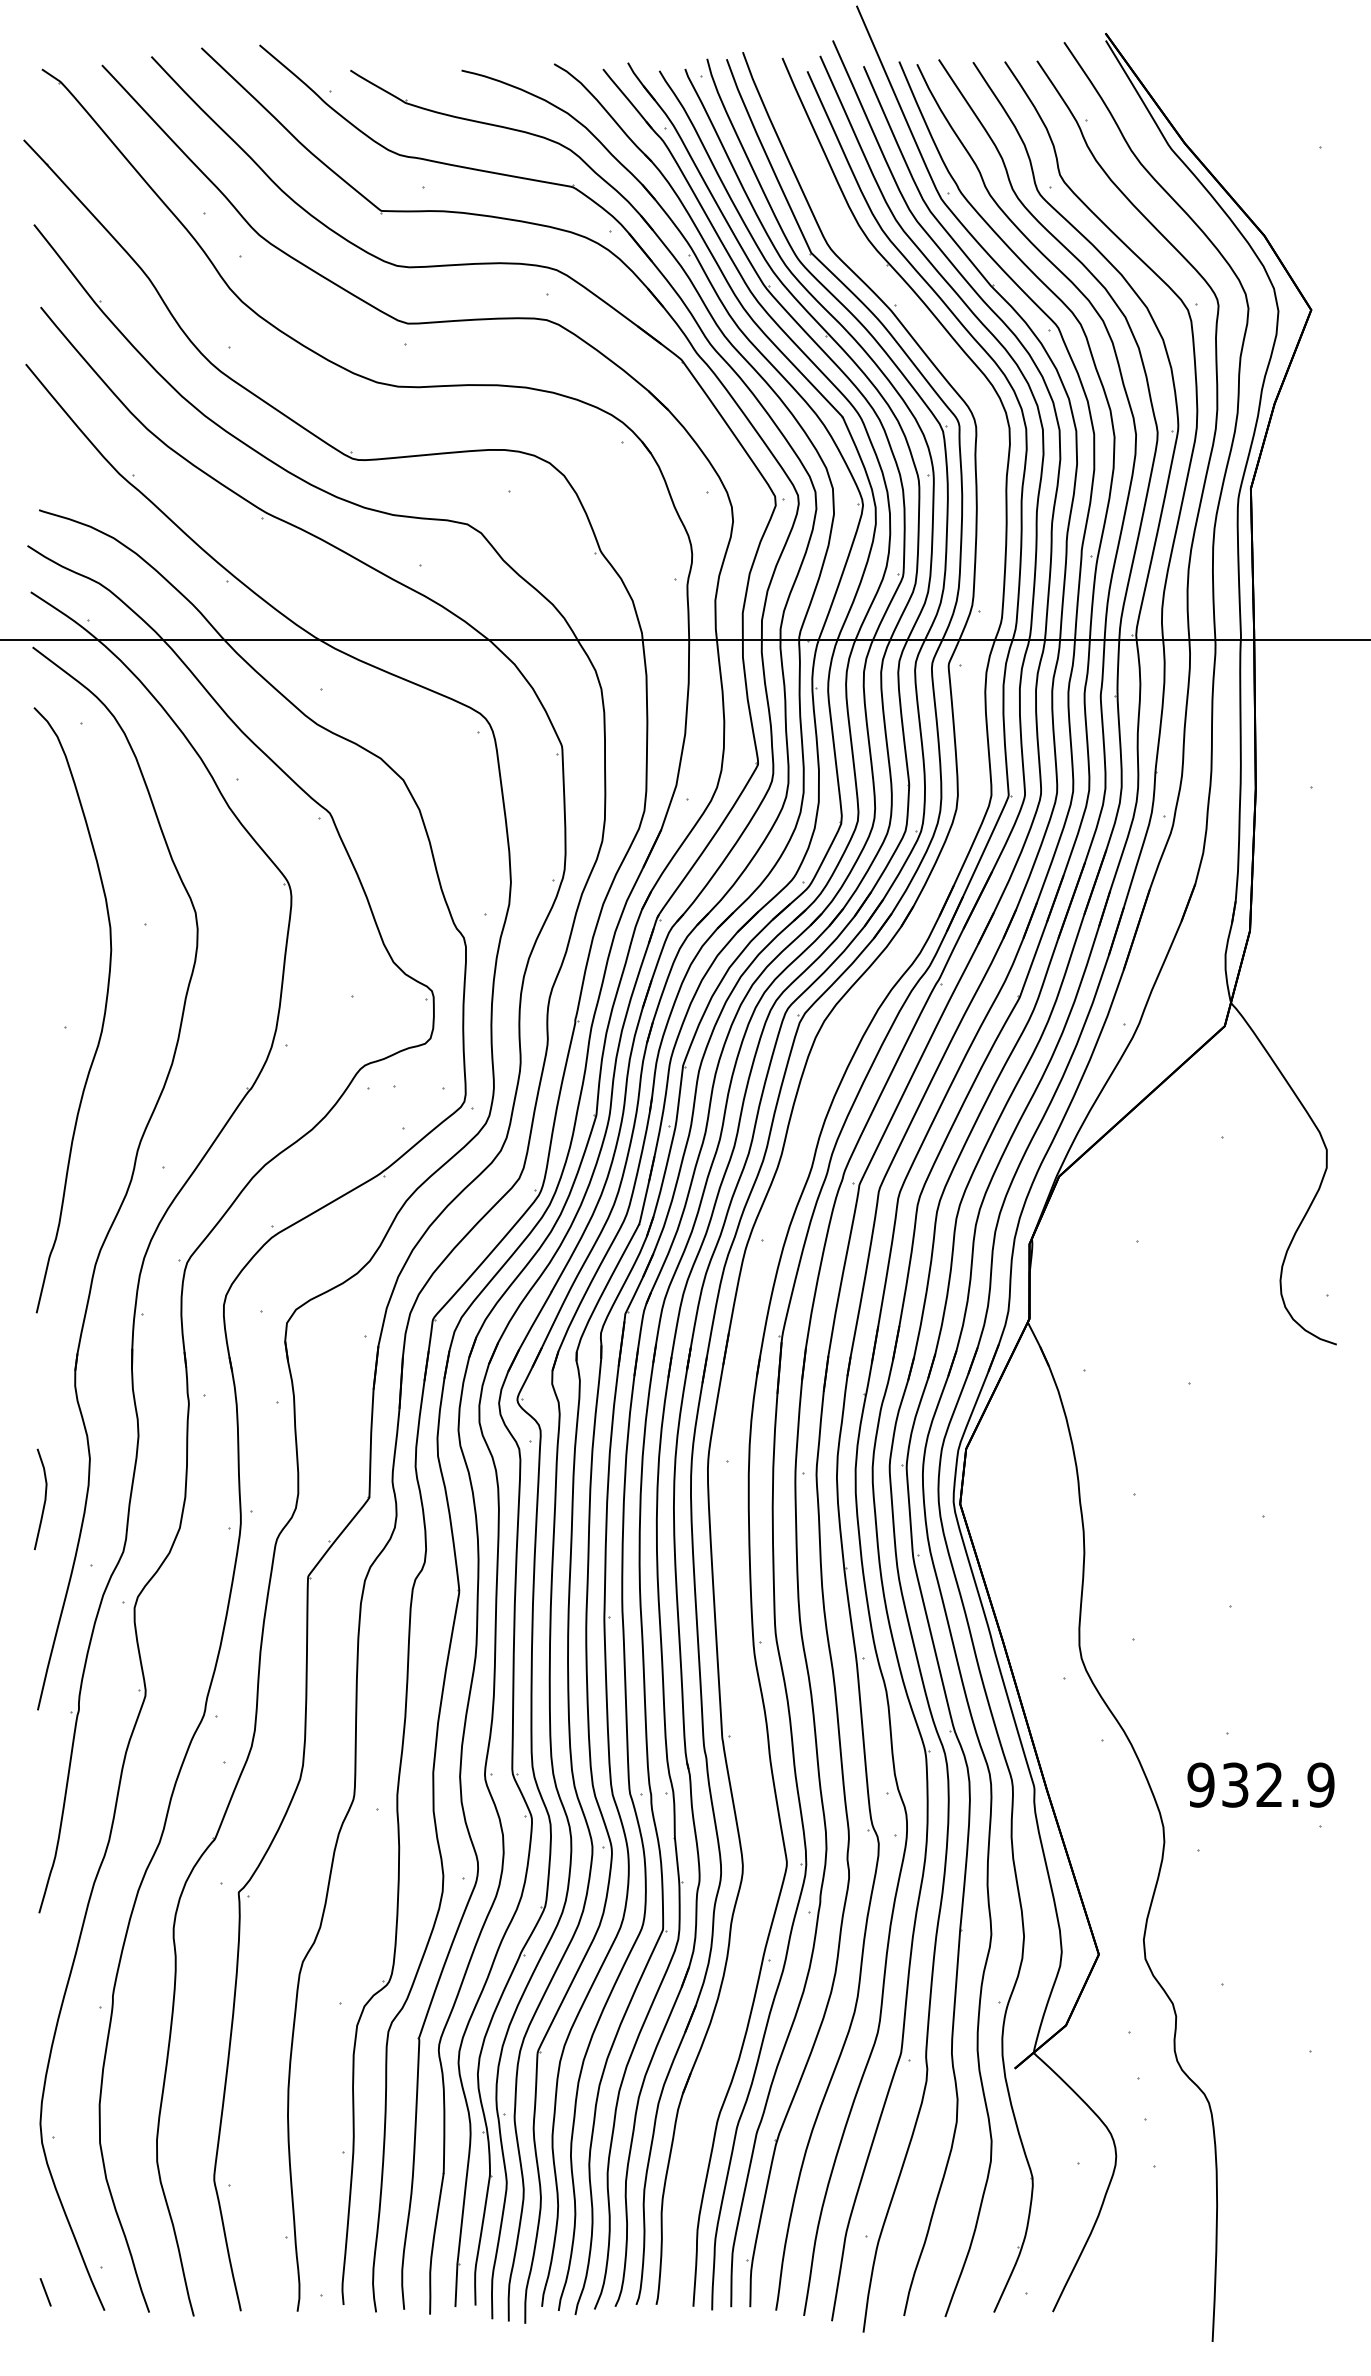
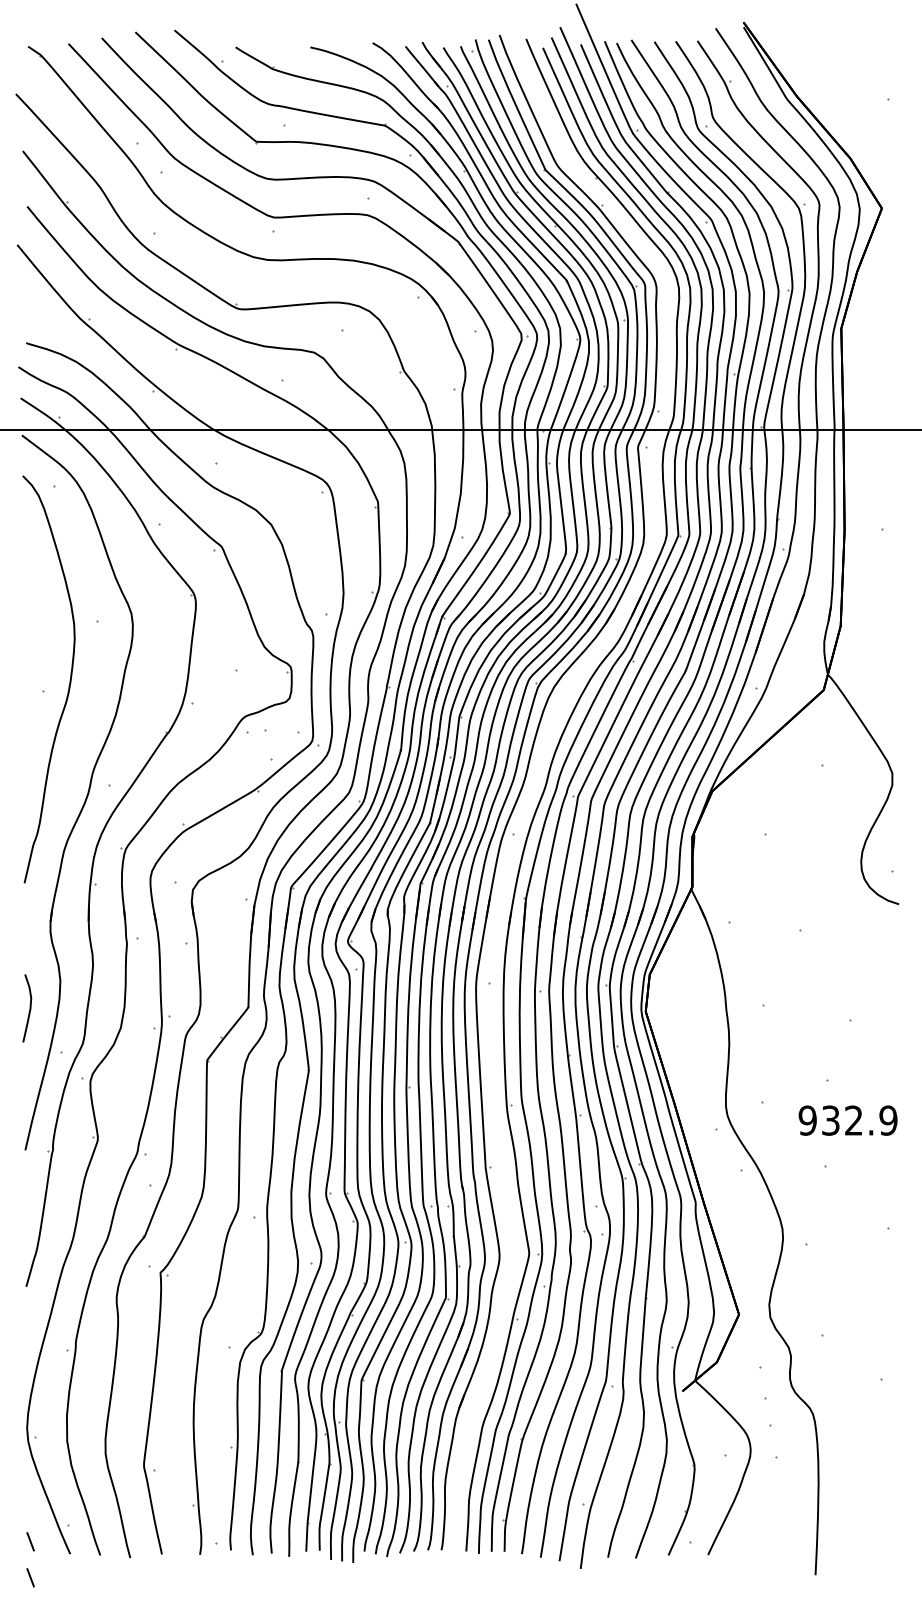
text: (1260, 1784) -> (847, 1120), moved
line: (45, 2345) -> (30, 1577), added

